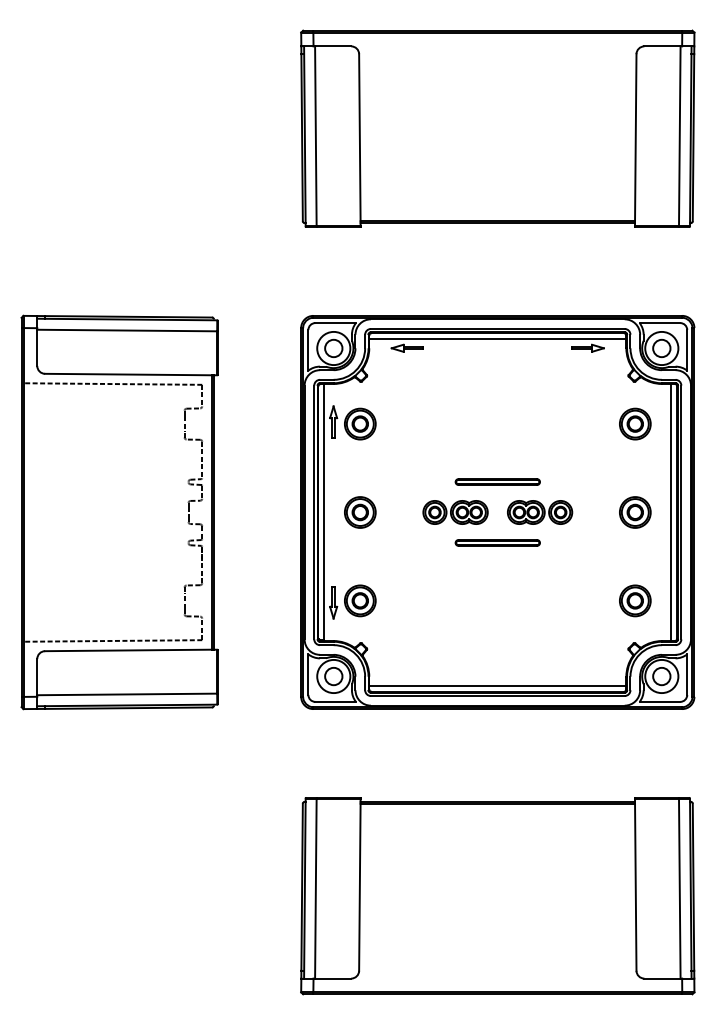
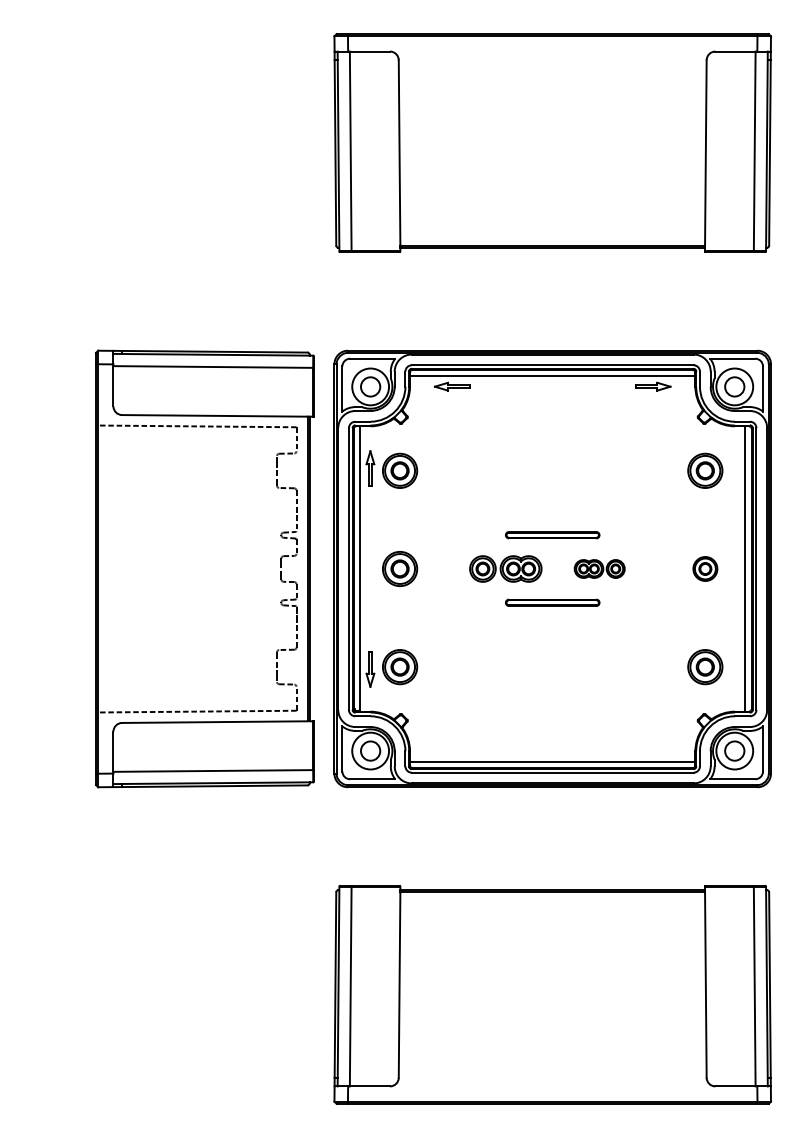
part: (119, 512) -> (204, 568), moved
part: (539, 512) -> (599, 568), size x0.7
part: (635, 512) -> (705, 568), size x0.7

